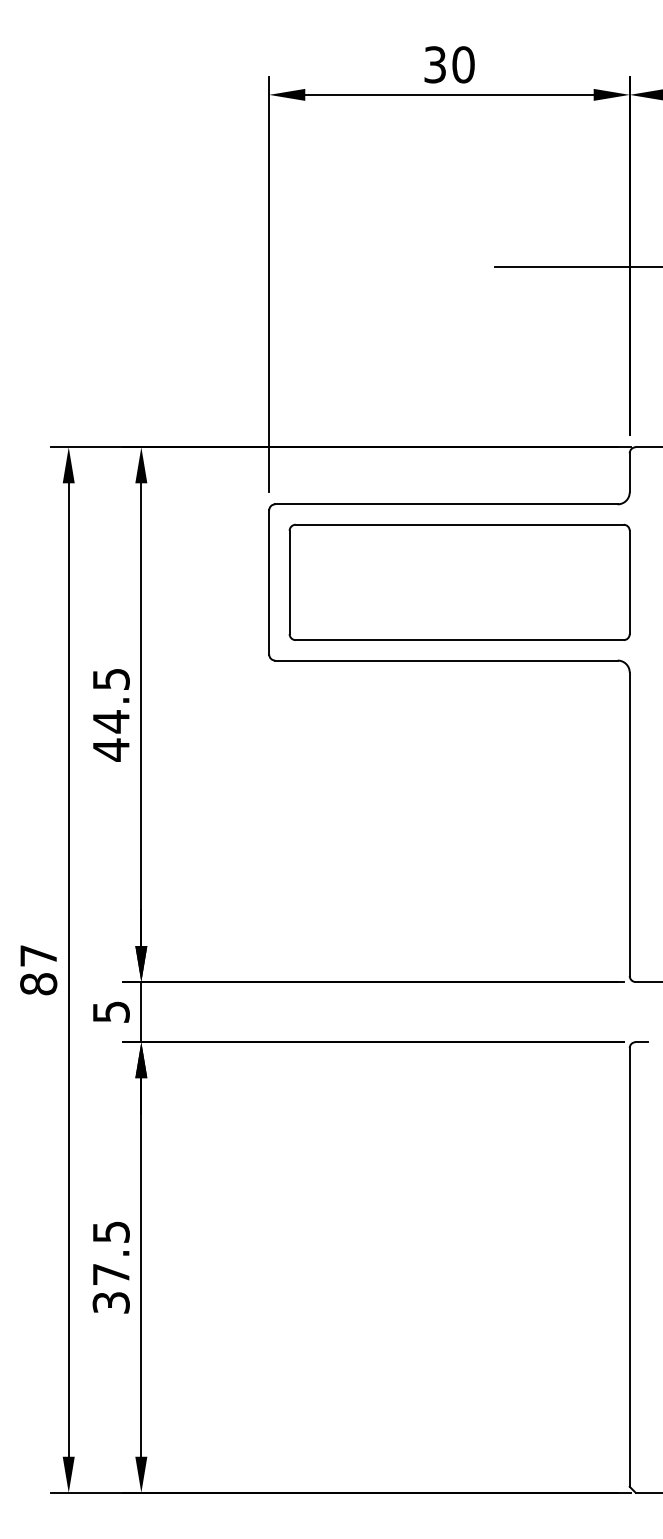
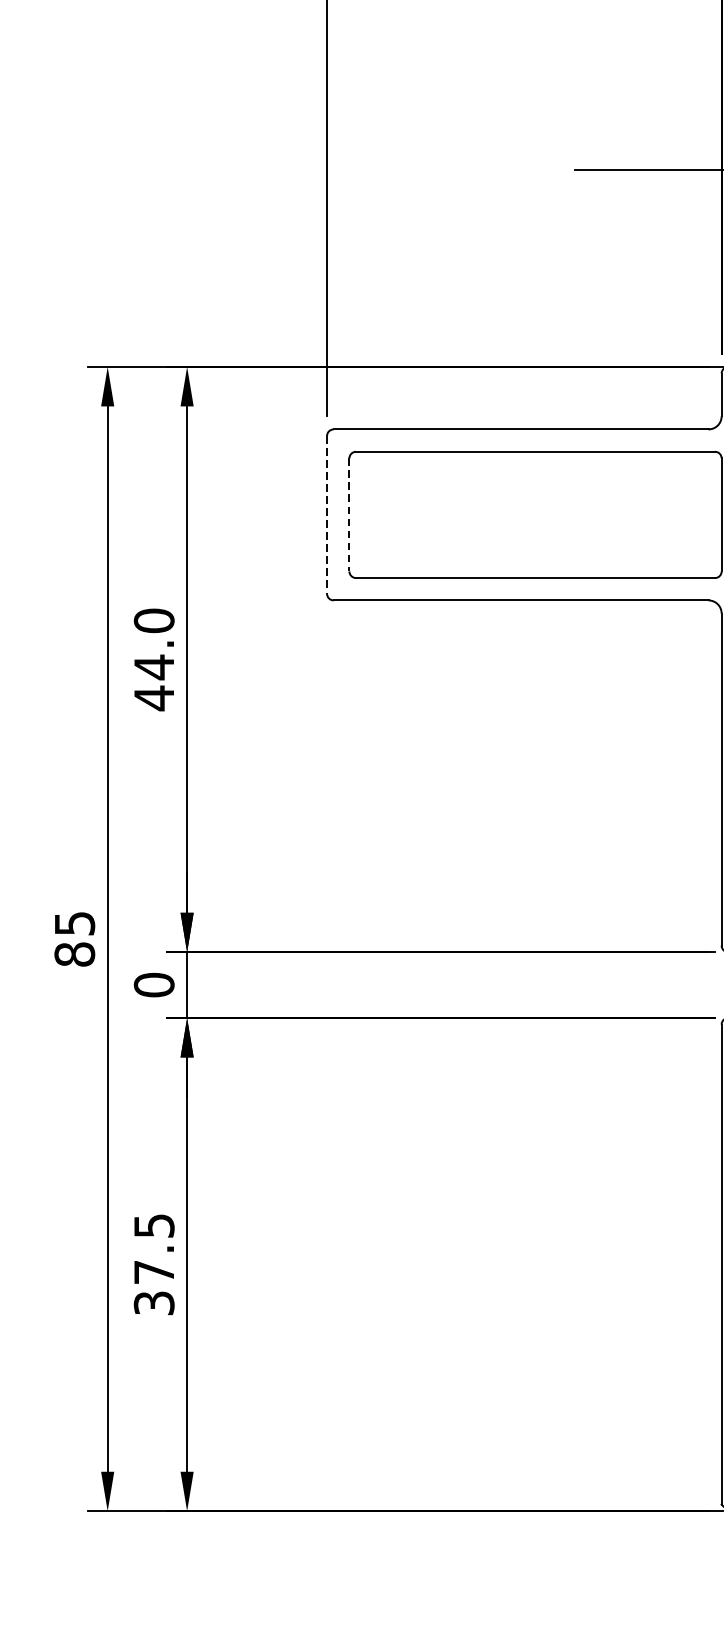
line: (269, 582) -> (327, 514), solid -> dashed
line: (289, 582) -> (349, 514), solid -> dashed
text: (110, 679) -> (153, 621), 44.5 -> 44.0
text: (38, 955) -> (74, 923), 87 -> 85
text: (110, 1012) -> (153, 985), 5 -> 0

